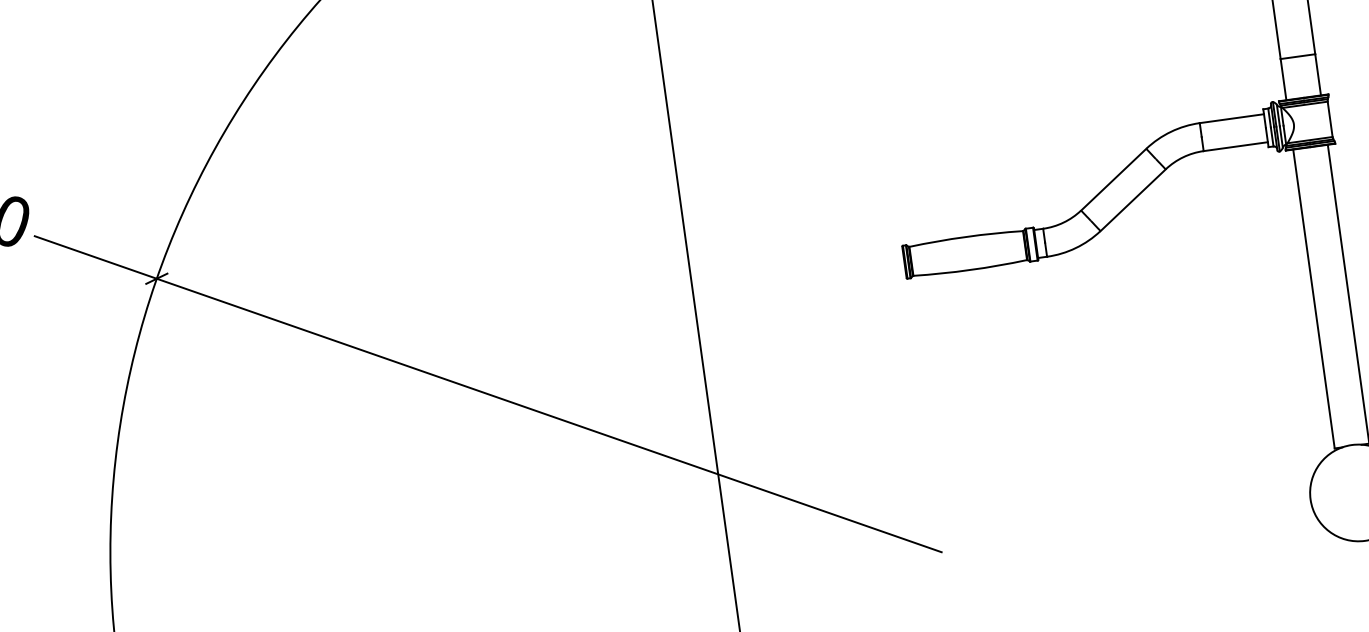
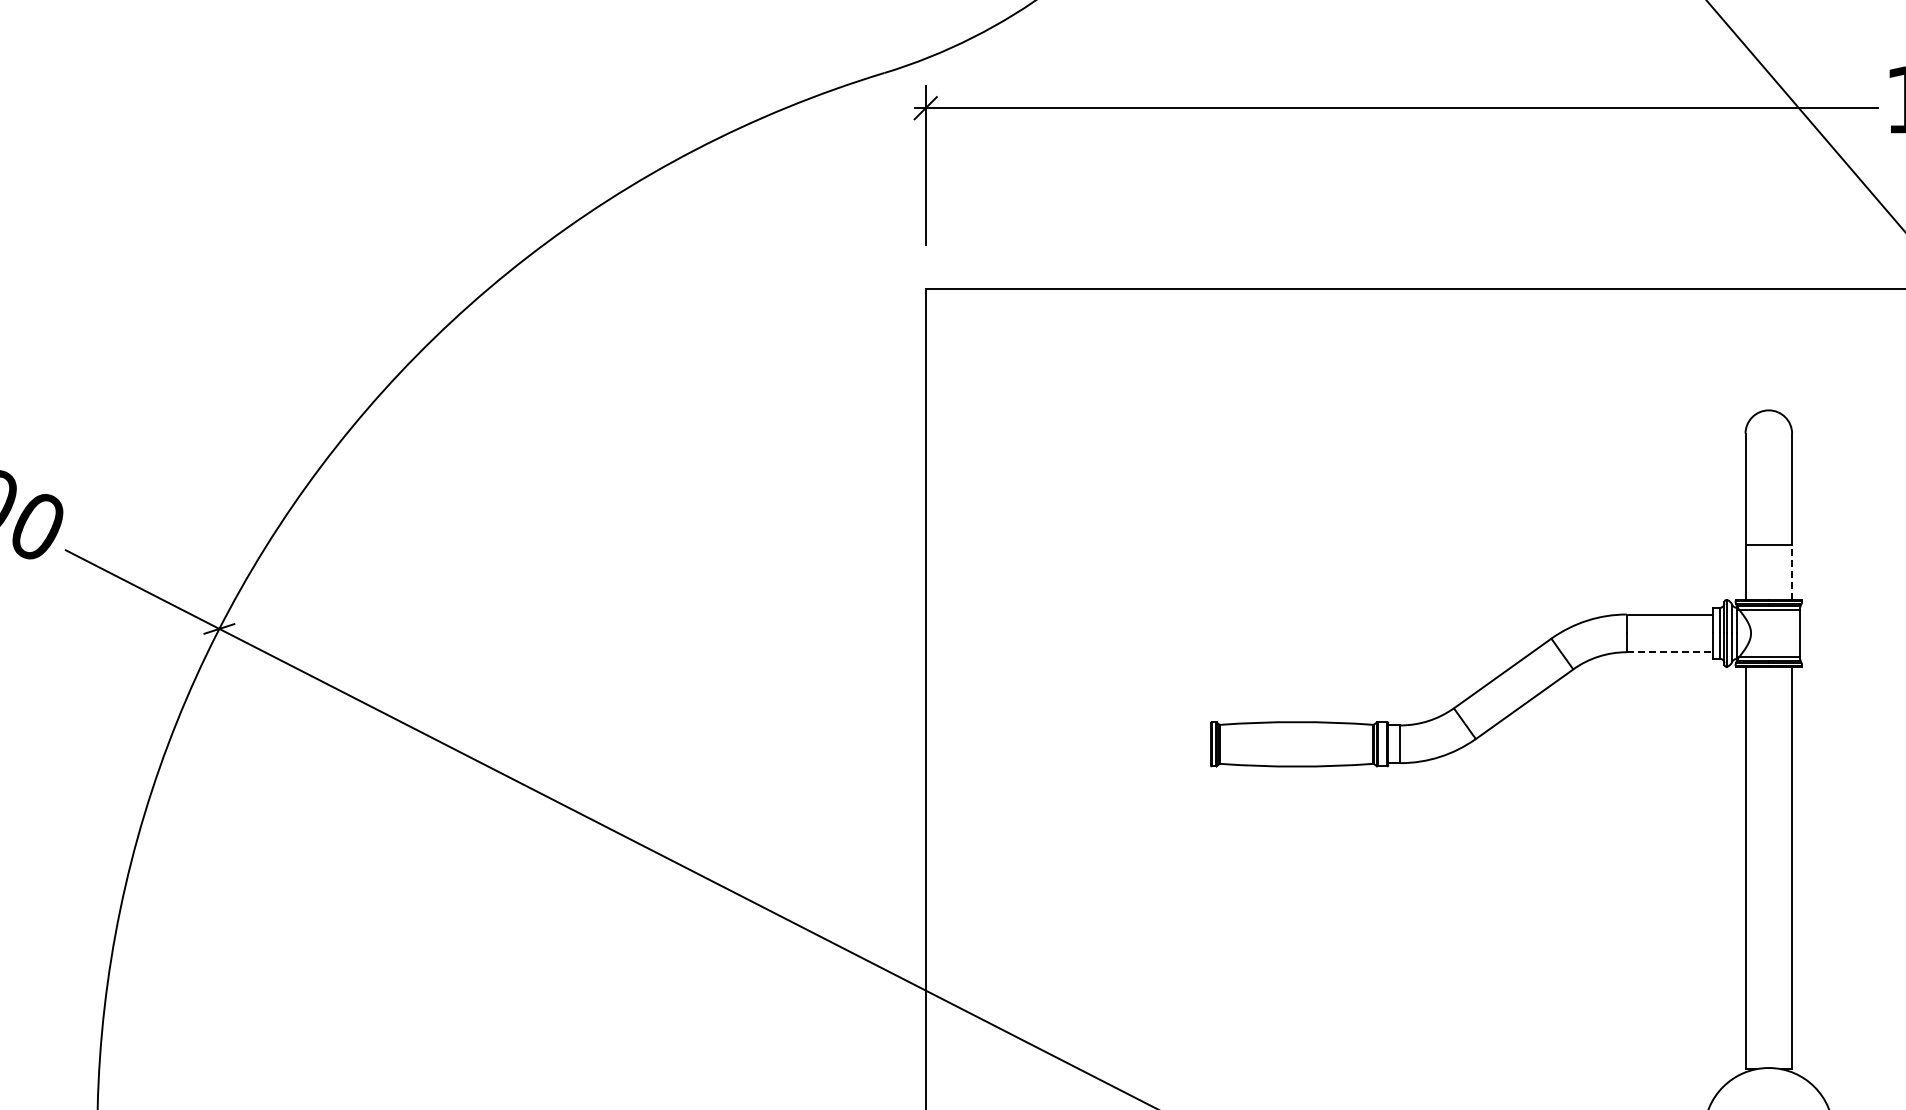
line: (1318, 74) -> (1792, 572), solid -> dashed
line: (1236, 146) -> (1670, 652), solid -> dashed

